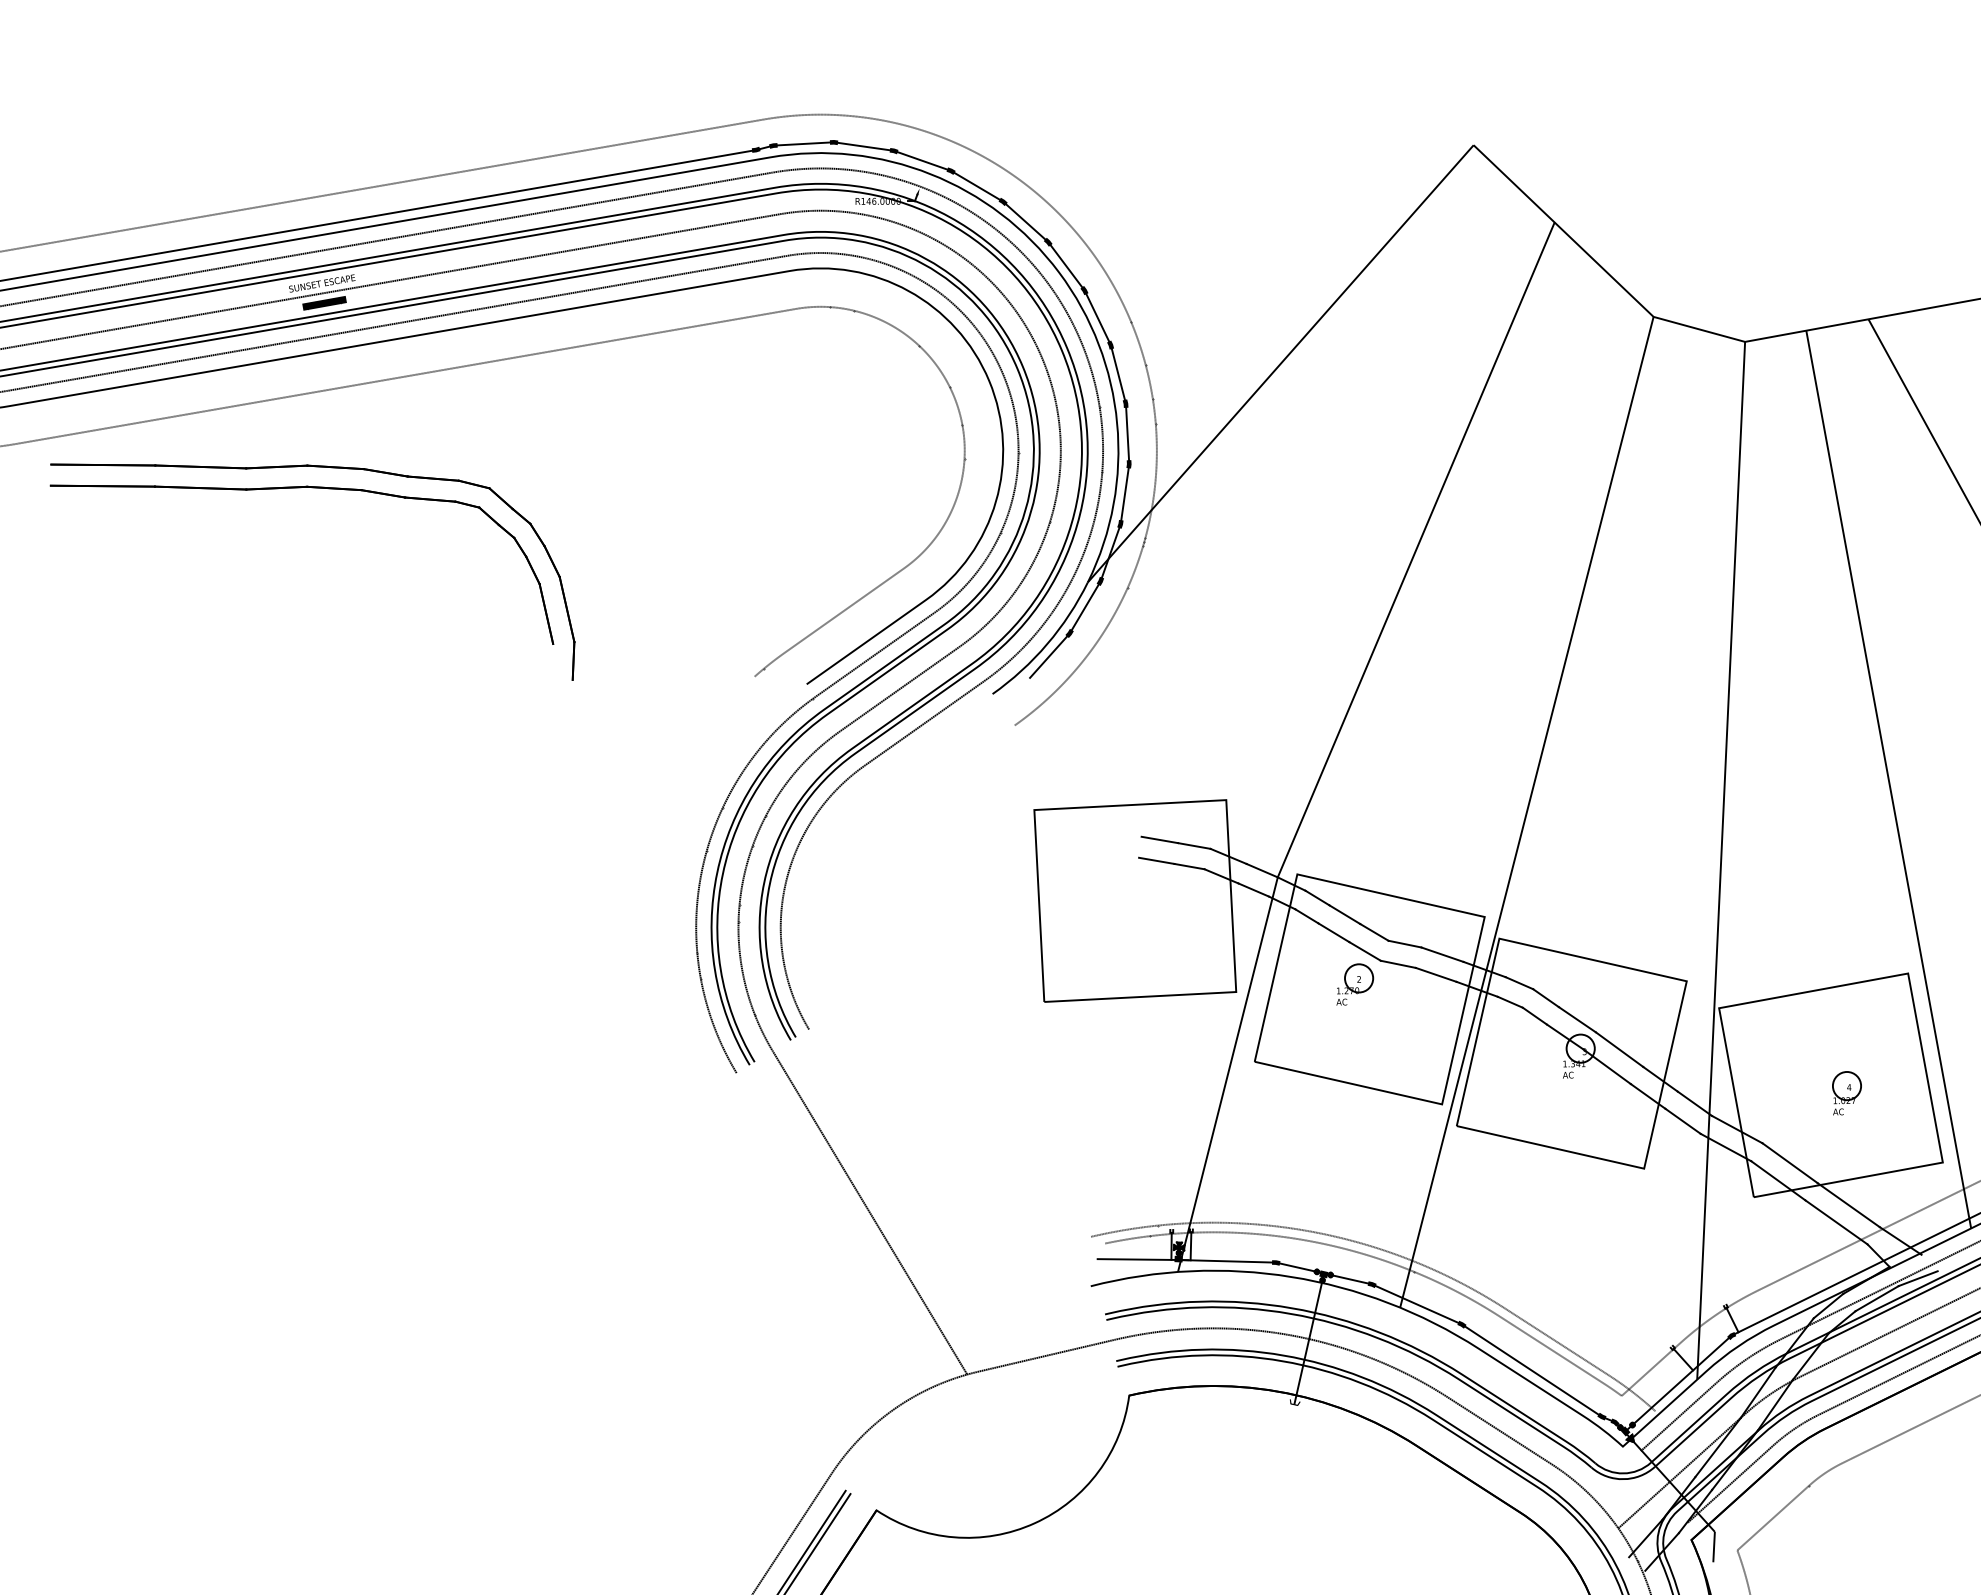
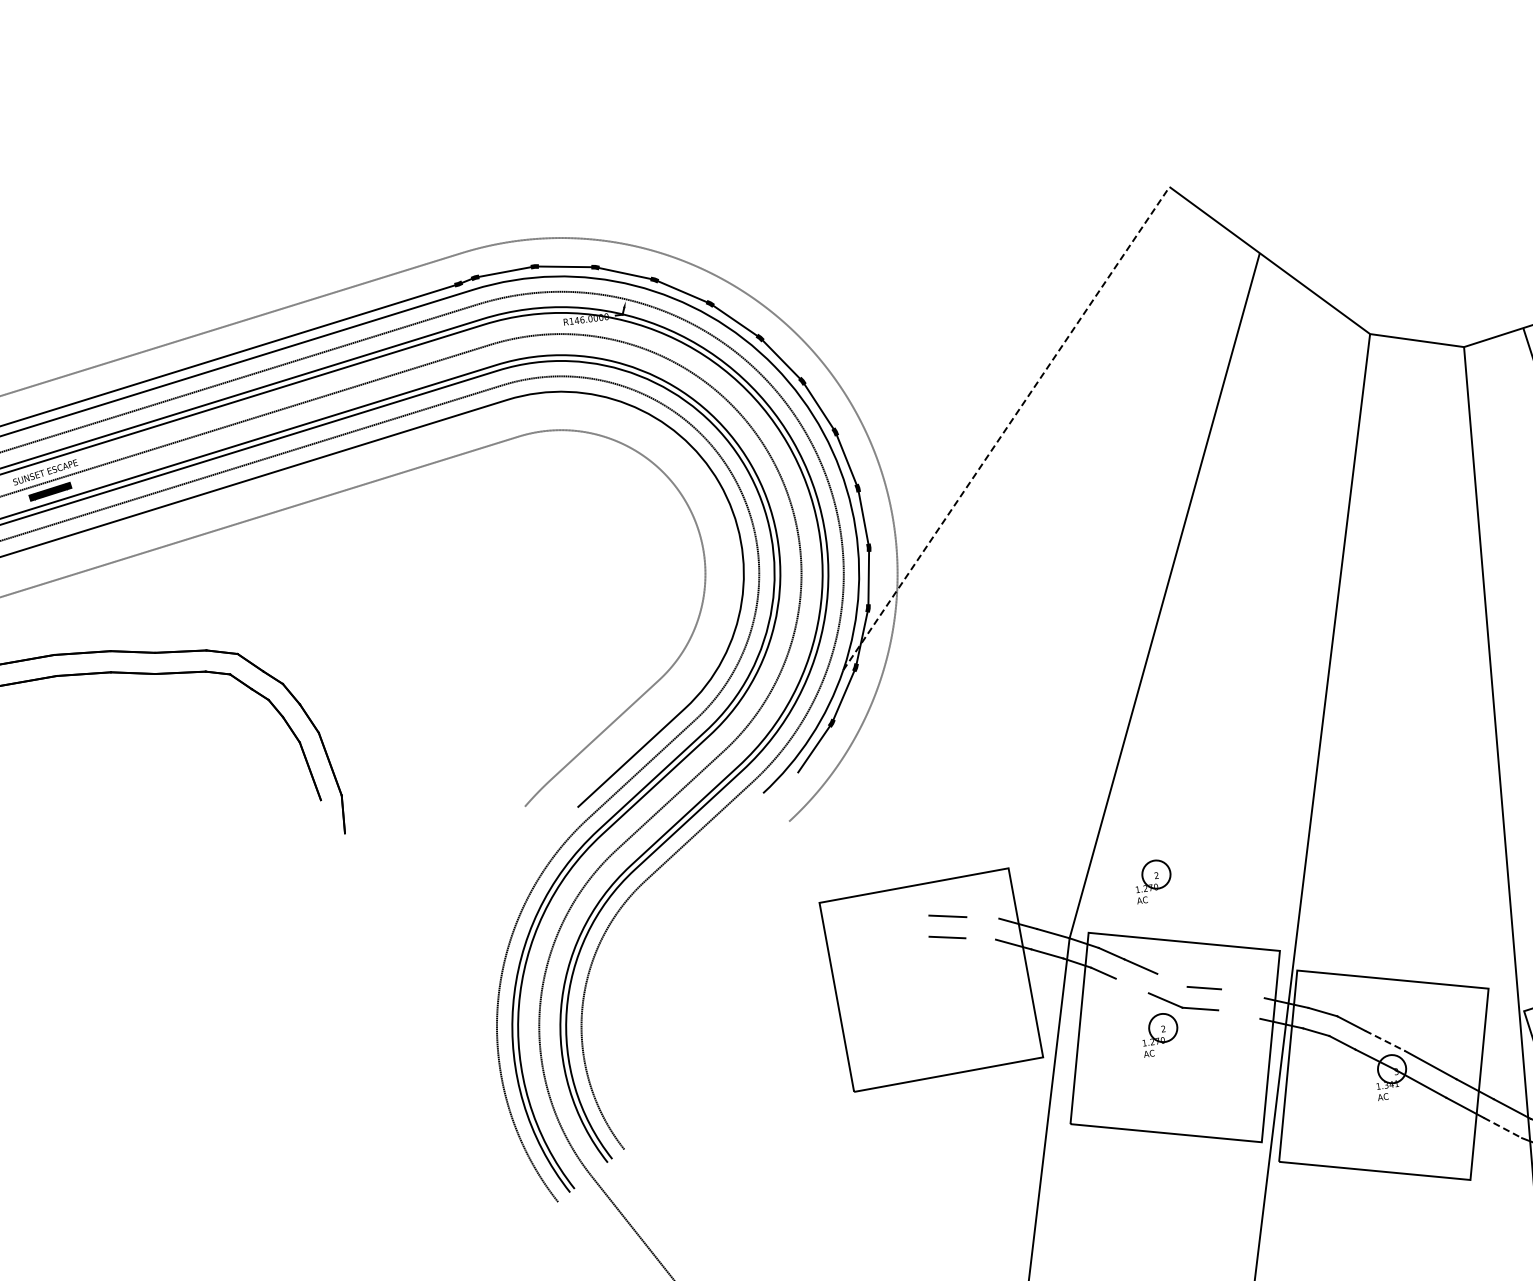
line: (1280, 363) -> (1006, 428), solid -> dashed
part: (1368, 831) -> (1153, 881), added
line: (1194, 845) -> (982, 917), removed
line: (1189, 866) -> (980, 938), removed
line: (1374, 931) -> (1172, 979), removed
line: (1333, 932) -> (1131, 985), removed
line: (1442, 954) -> (1242, 993), removed
line: (1435, 974) -> (1238, 1014), removed
line: (1577, 1020) -> (1385, 1041), solid -> dashed
line: (1683, 1121) -> (1503, 1128), solid -> dashed

